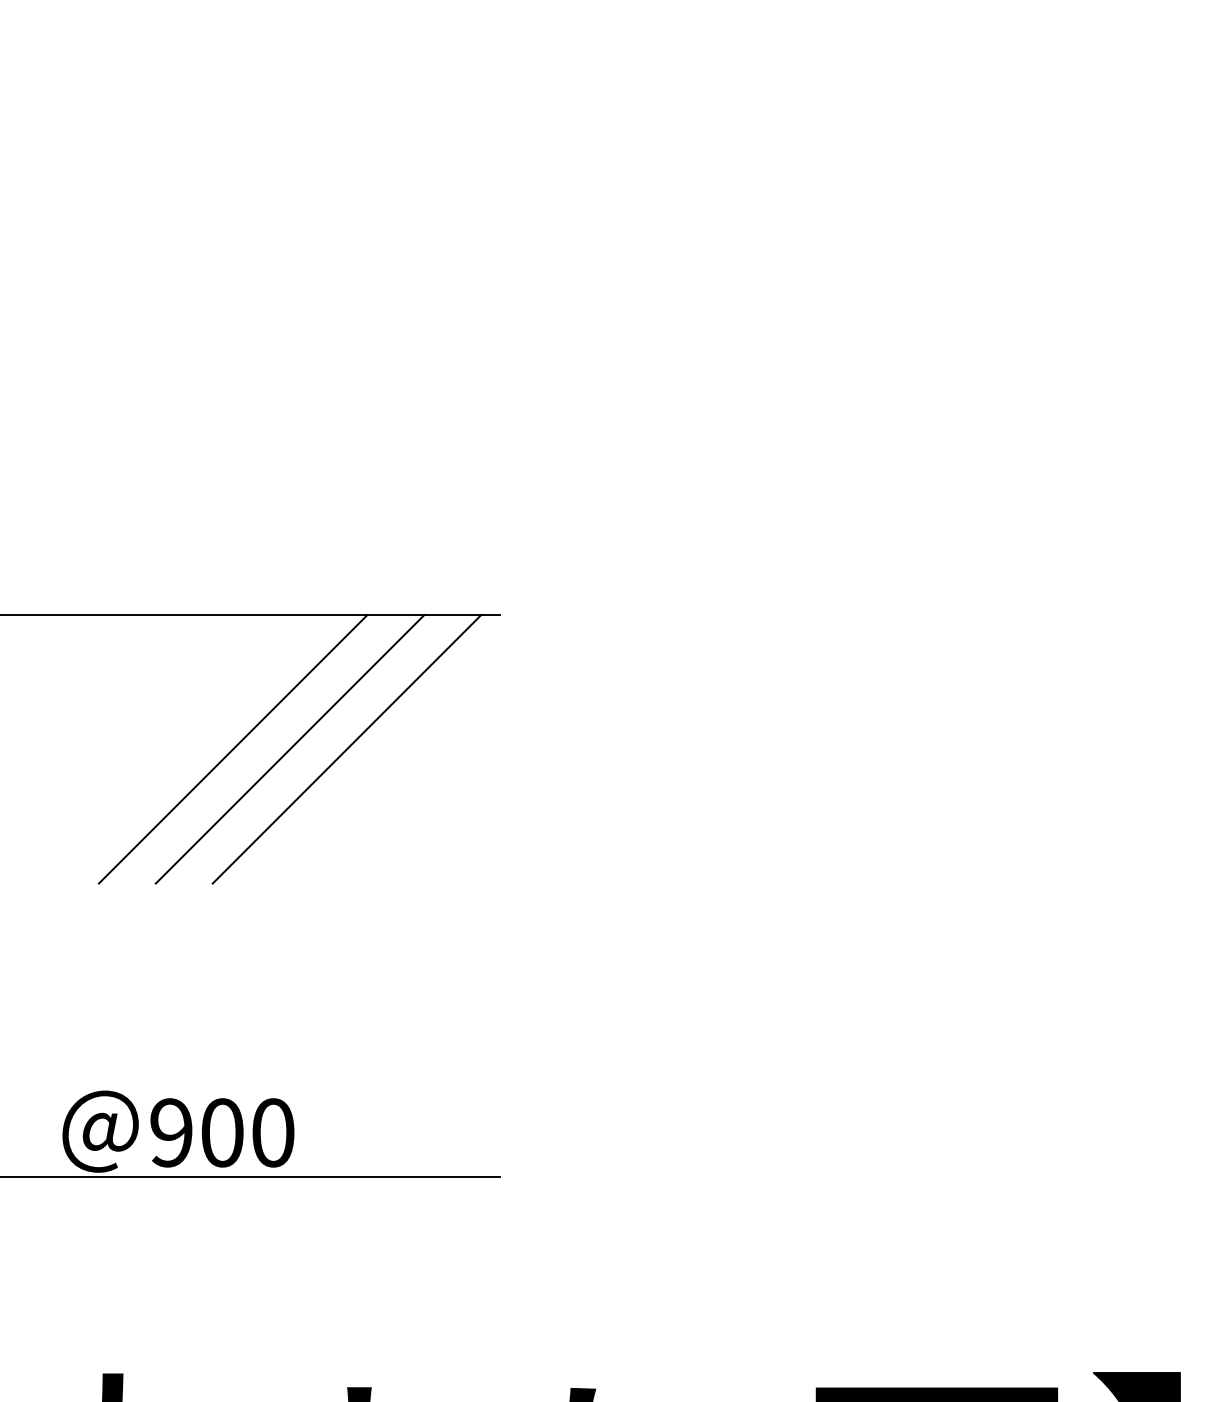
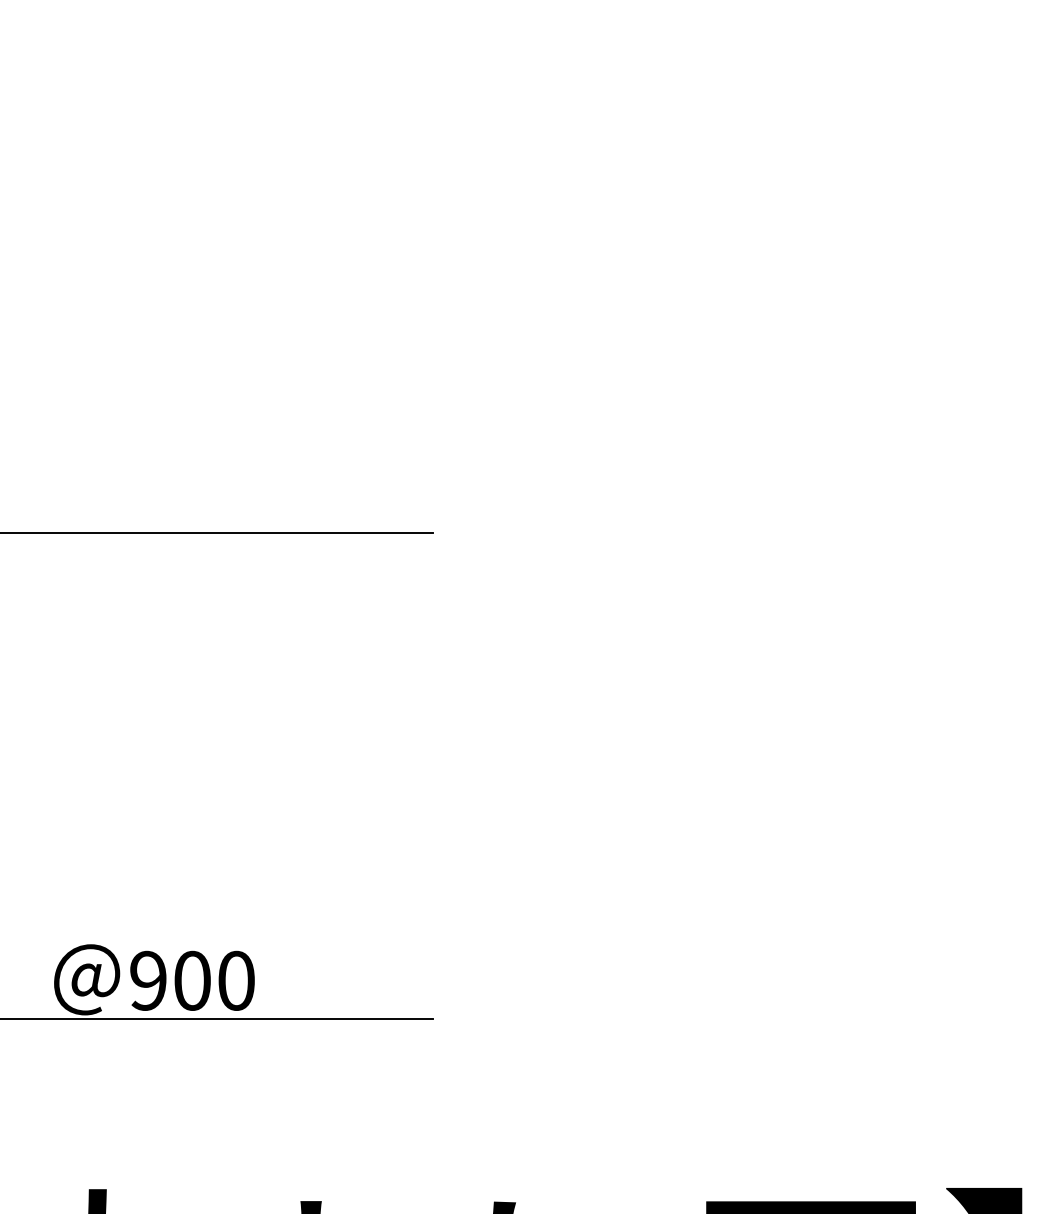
line: (232, 749) -> (201, 648), removed
line: (289, 749) -> (250, 648), removed
line: (346, 749) -> (299, 648), removed

